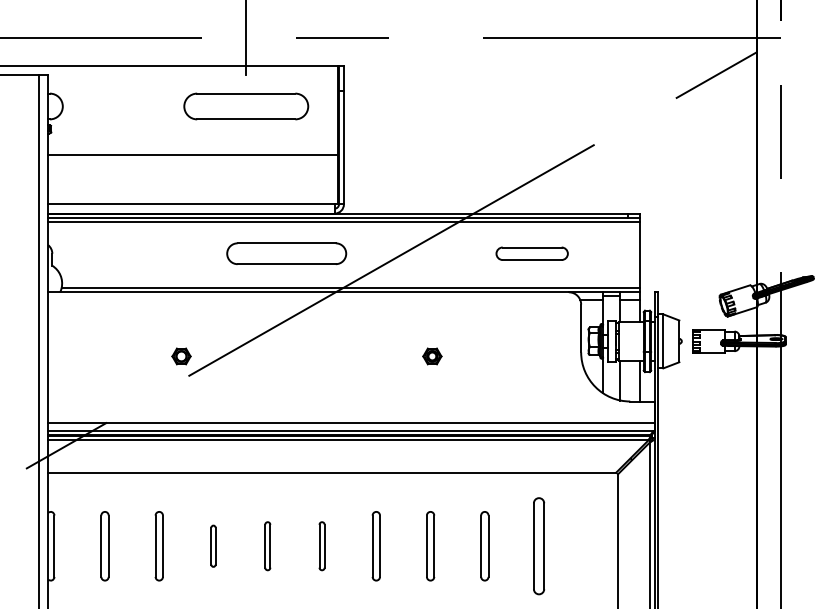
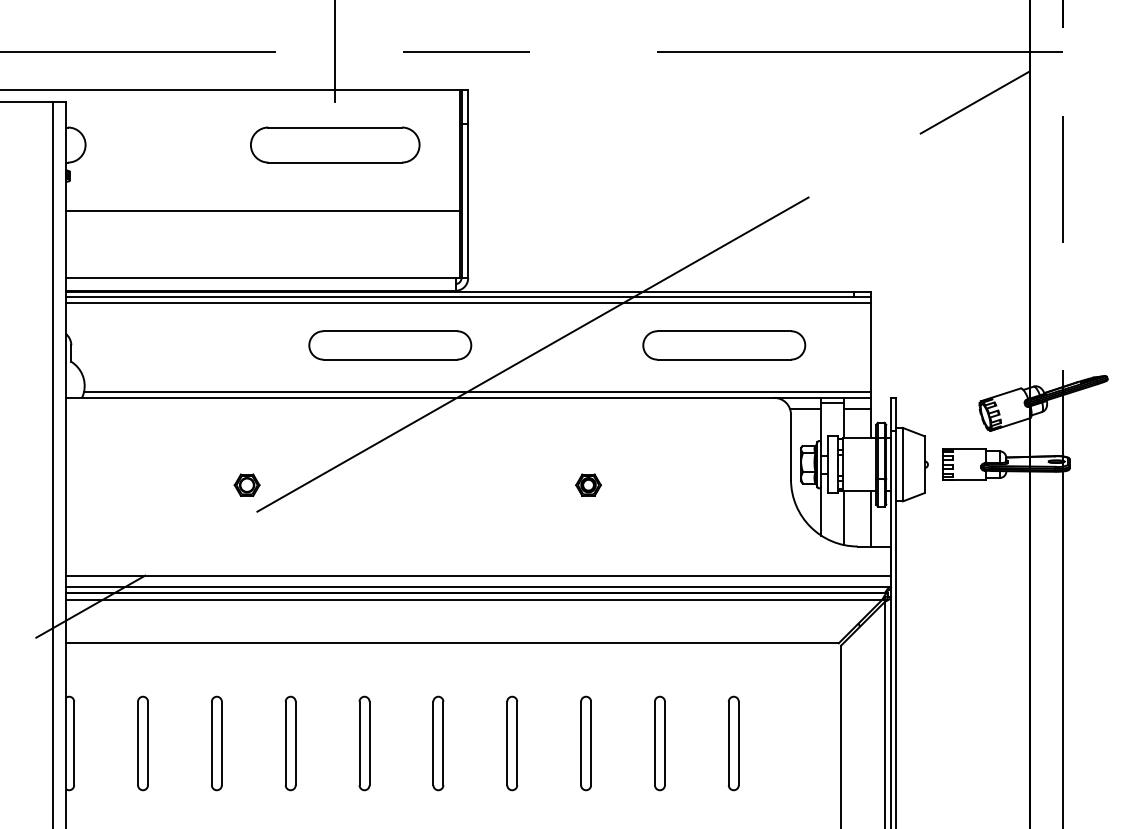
part: (532, 253) -> (724, 345), size x1.67
part: (213, 546) -> (290, 743), size x1.67
part: (267, 546) -> (364, 743), size x1.43
part: (322, 546) -> (438, 743), size x1.43
part: (538, 546) -> (733, 743), size x0.71

